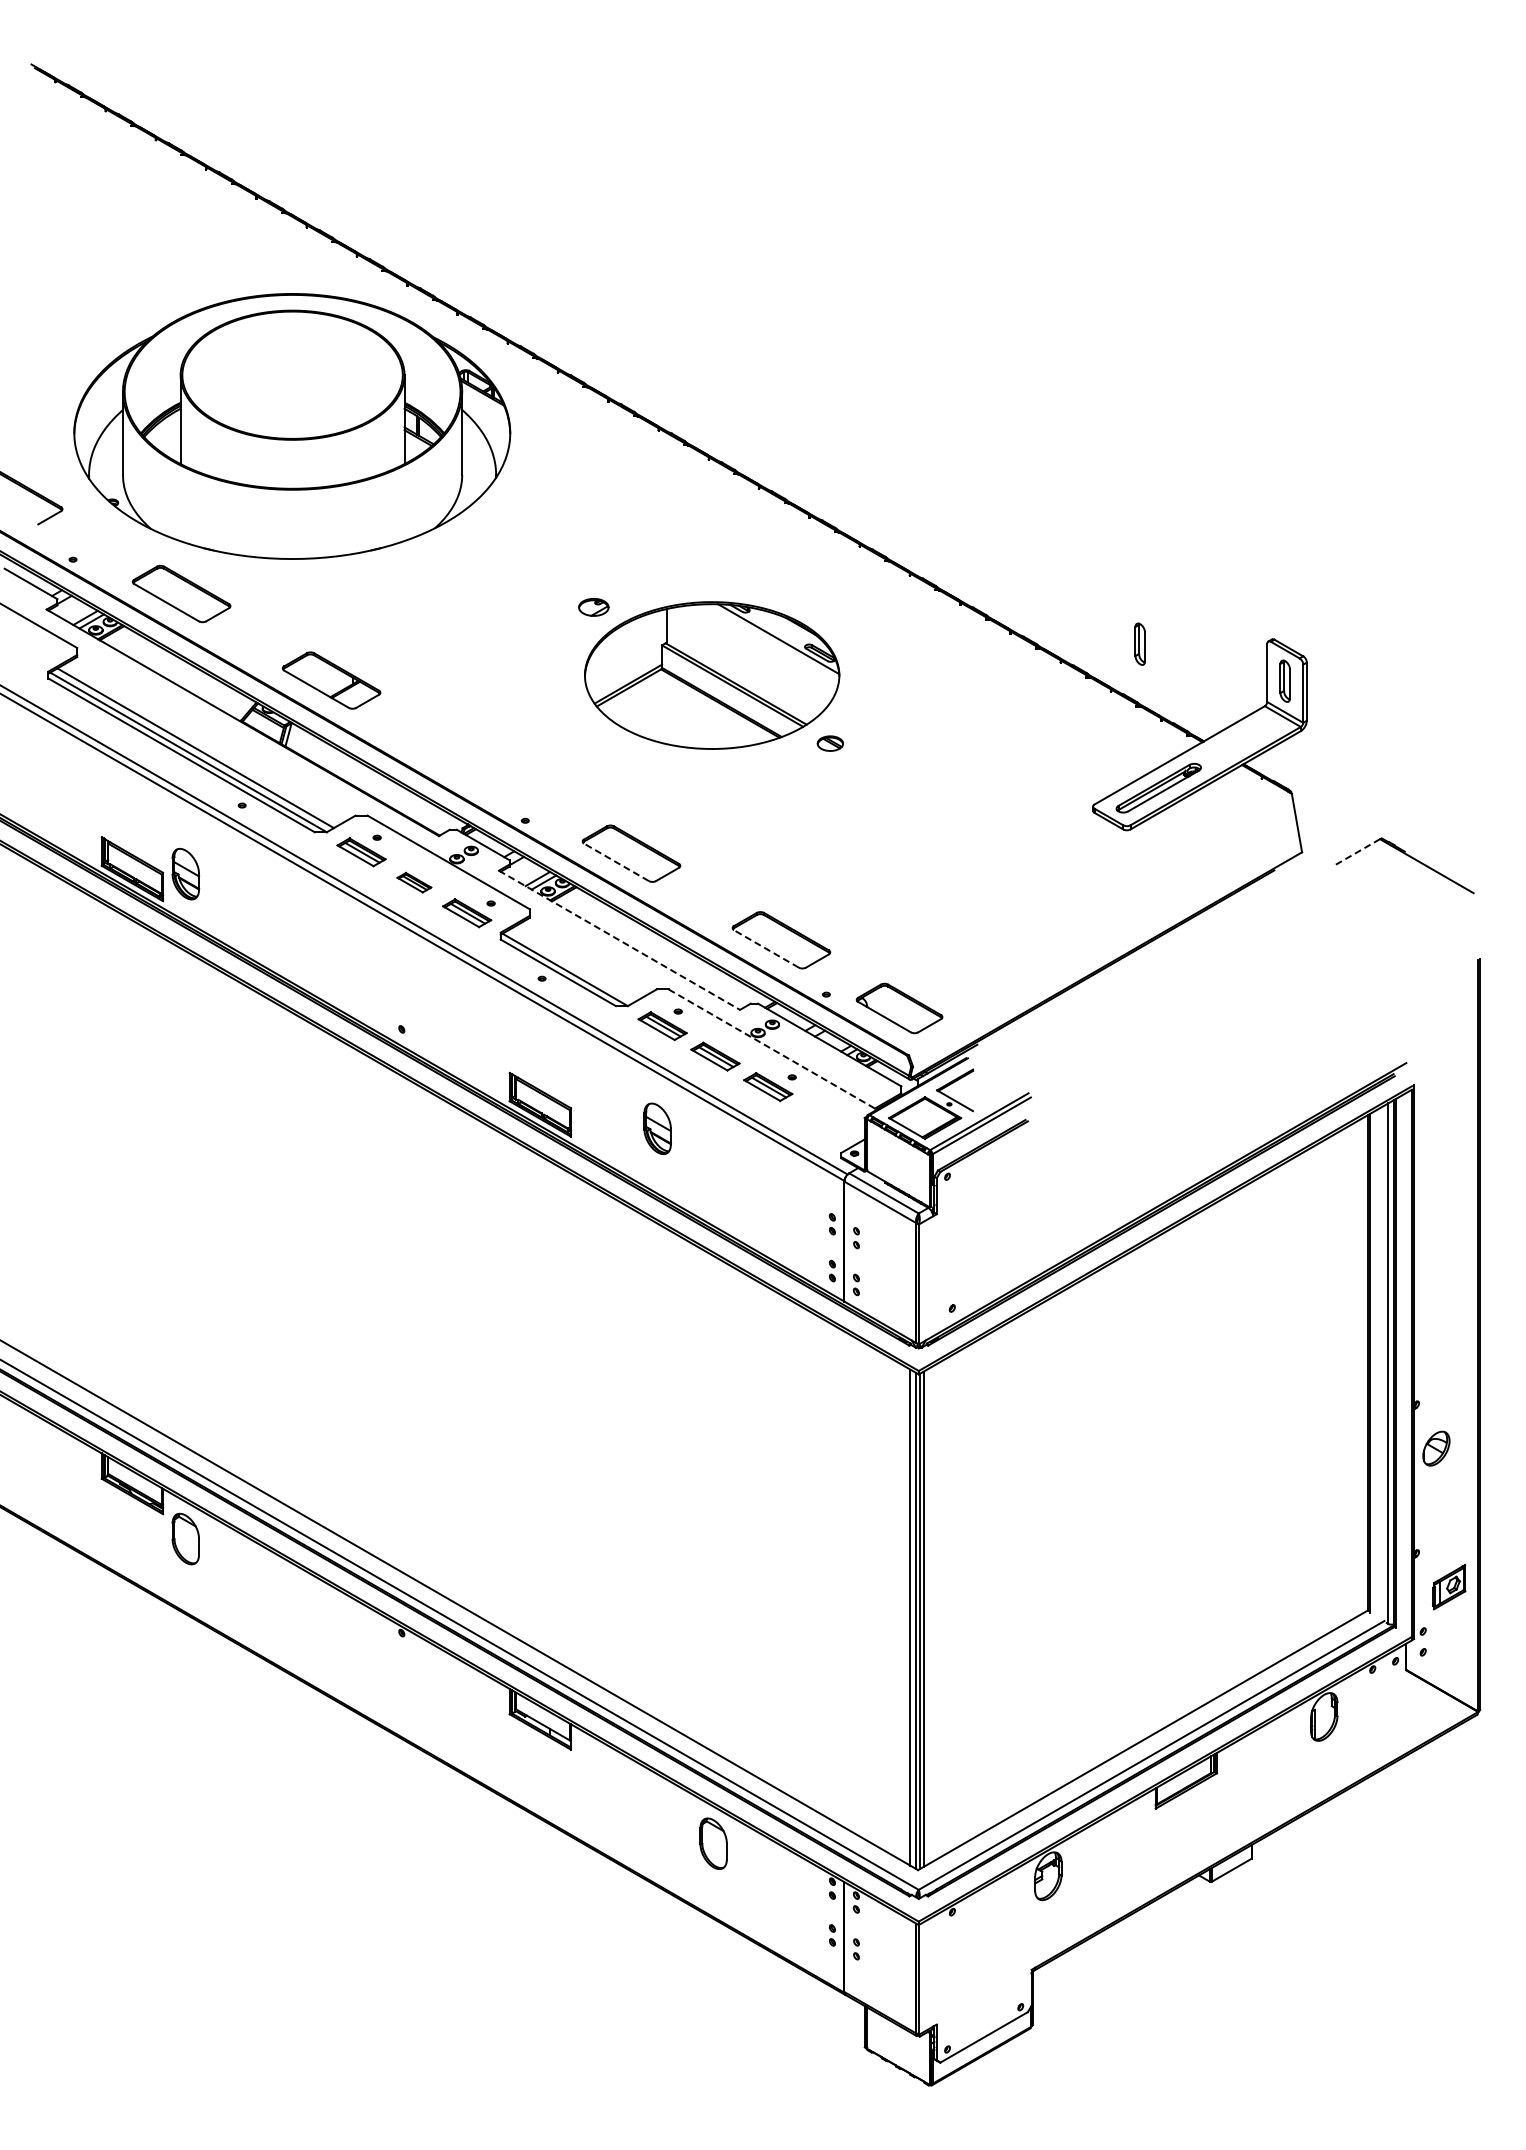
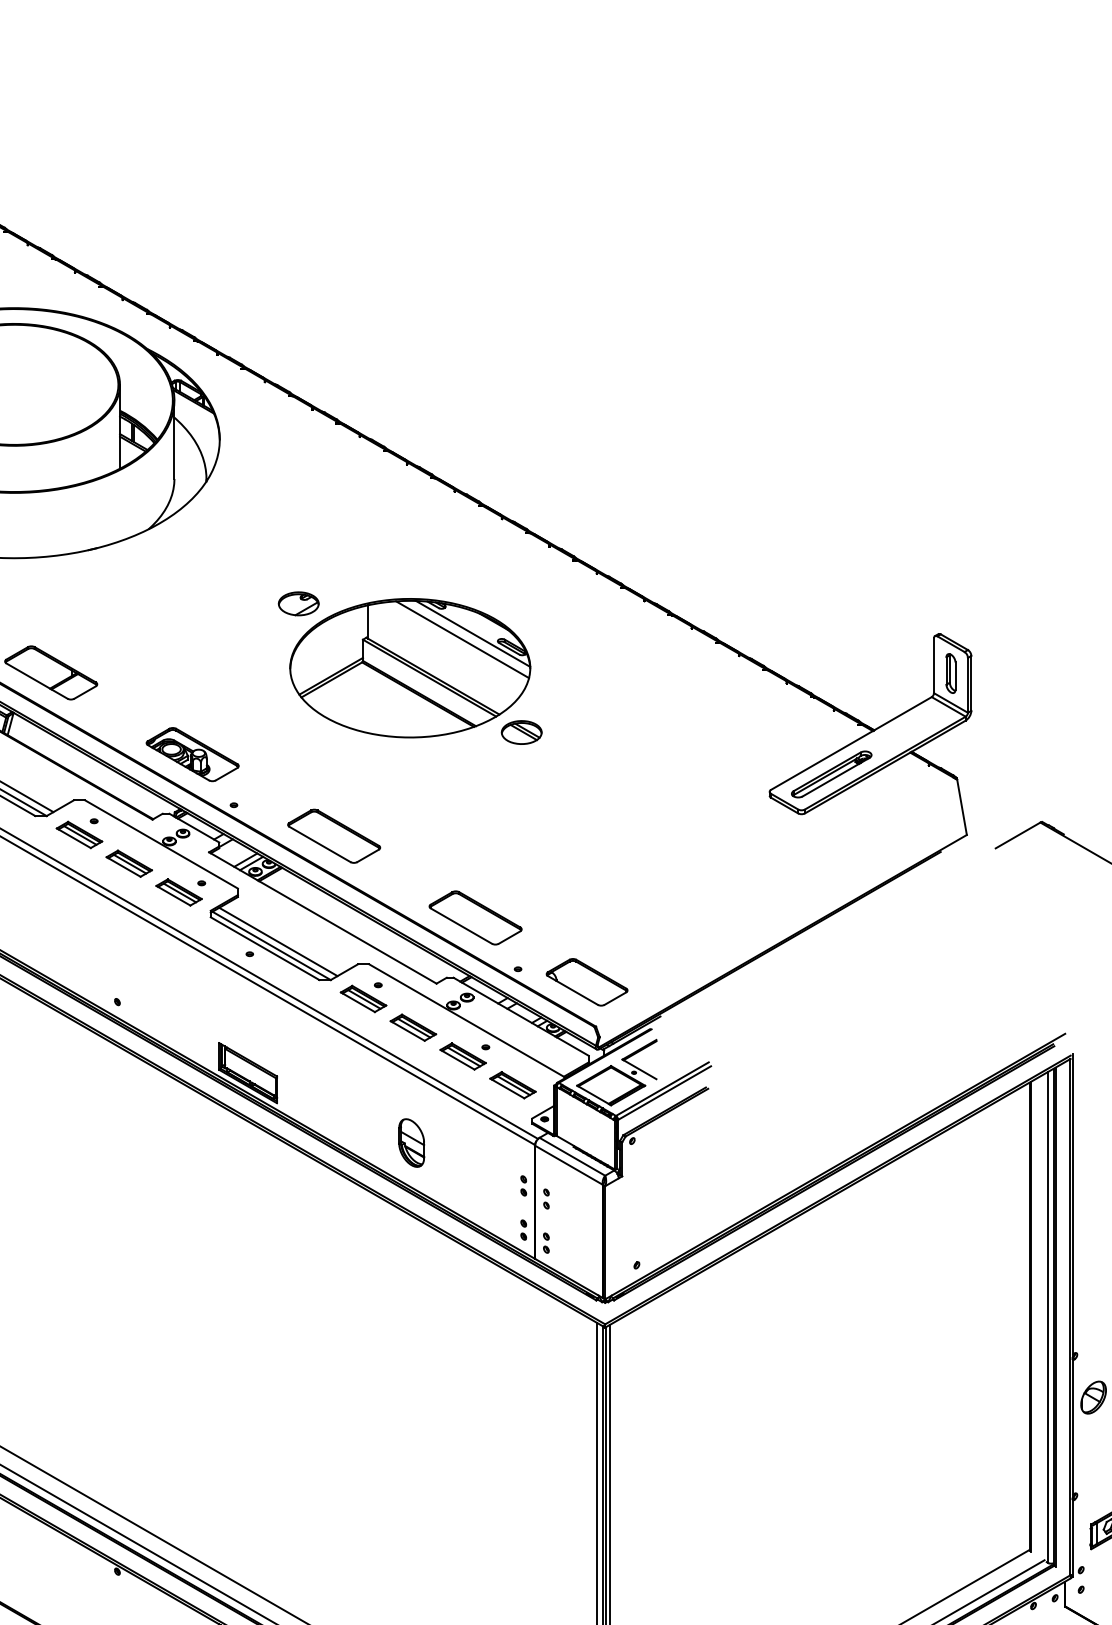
part: (593, 607) -> (298, 603), size x1.43
part: (1139, 643) -> (813, 637), removed
line: (767, 645) -> (462, 639), added
part: (830, 743) -> (521, 732), size x1.67
part: (481, 767) -> (192, 754), added
line: (1355, 853) -> (1017, 836), dashed -> solid
line: (616, 862) -> (320, 844), dashed -> solid
part: (414, 882) -> (129, 863), size x1.43
line: (619, 940) -> (322, 918), dashed -> solid
line: (766, 948) -> (461, 925), dashed -> solid
line: (572, 965) -> (278, 941), added
line: (773, 1049) -> (468, 1021), dashed -> solid
part: (820, 1117) -> (512, 1085), added
part: (657, 1128) -> (411, 1142), moved

